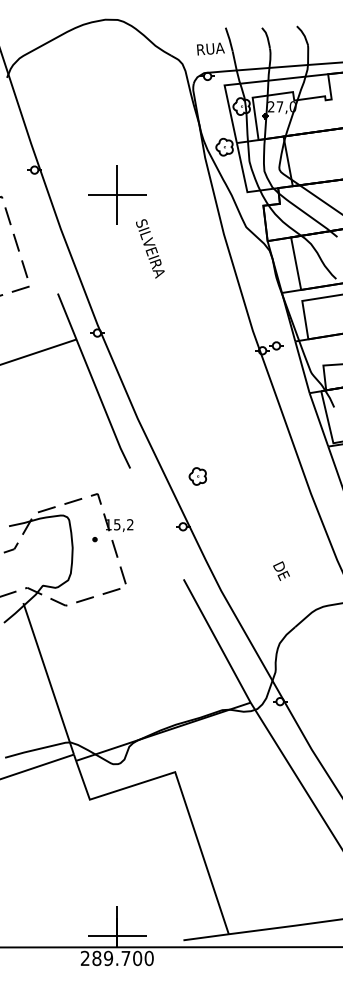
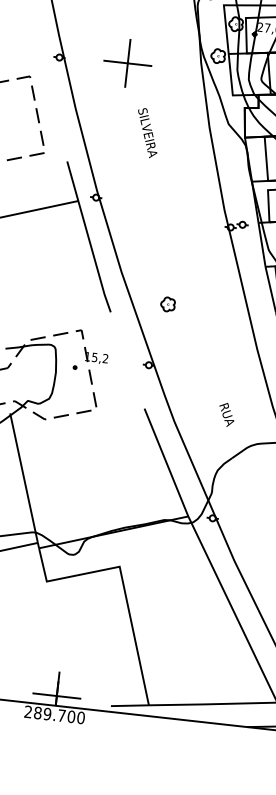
part: (117, 194) -> (128, 63), moved
part: (197, 476) -> (167, 304), moved
text: (282, 577) -> (226, 416), DE -> RUA

